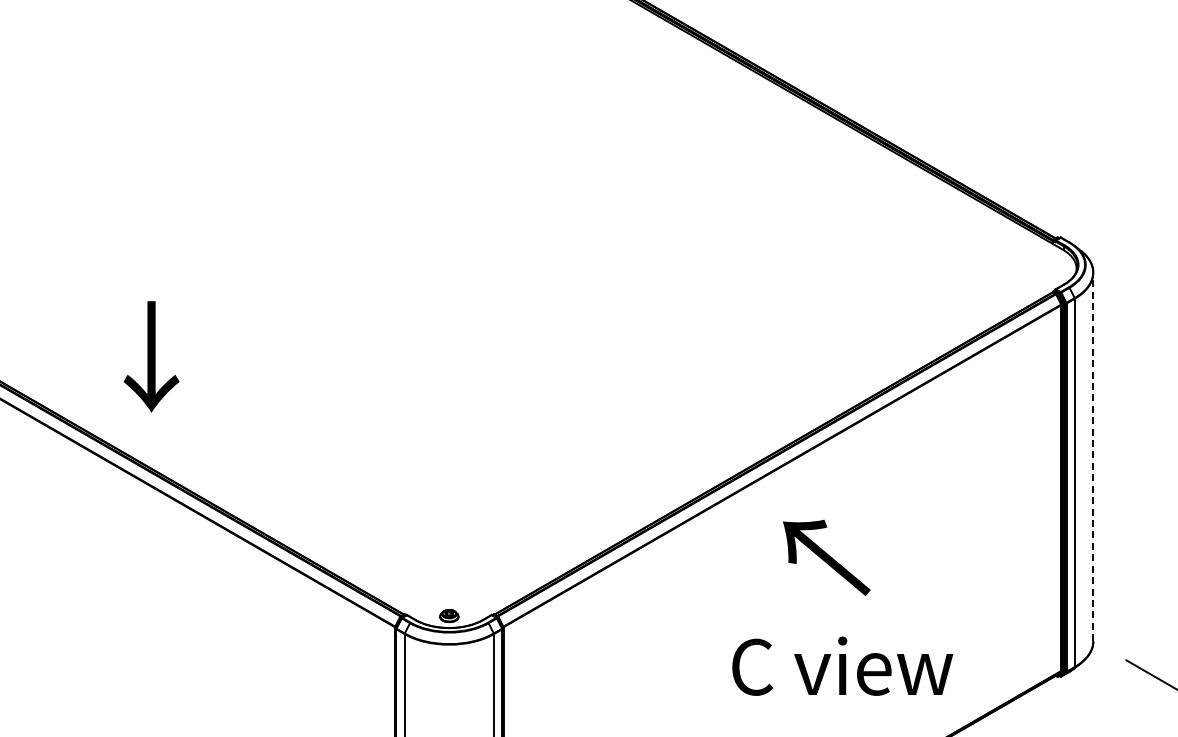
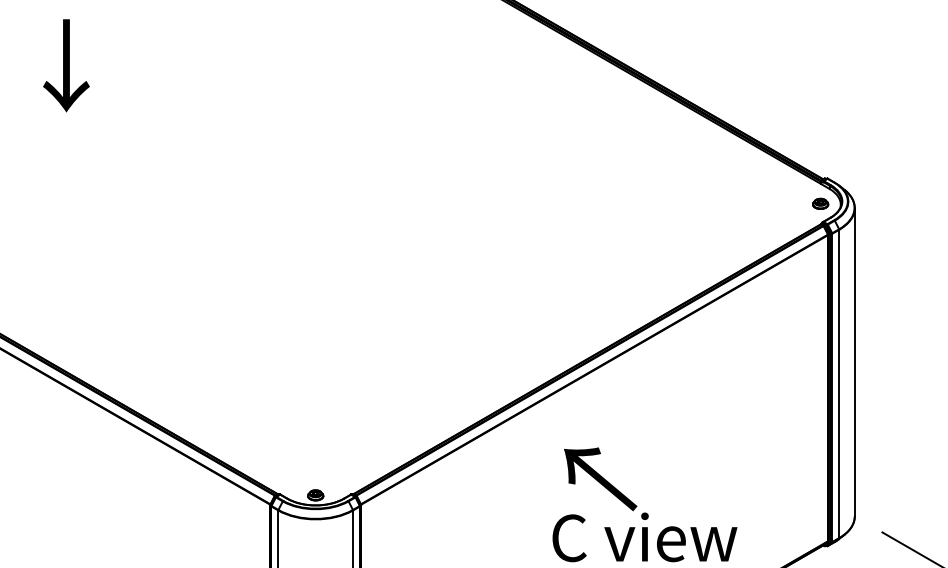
part: (1052, 267) -> (820, 203), added
text: (151, 356) -> (66, 65), moved
line: (1093, 456) -> (854, 361), dashed -> solid
text: (826, 557) -> (600, 479), moved

